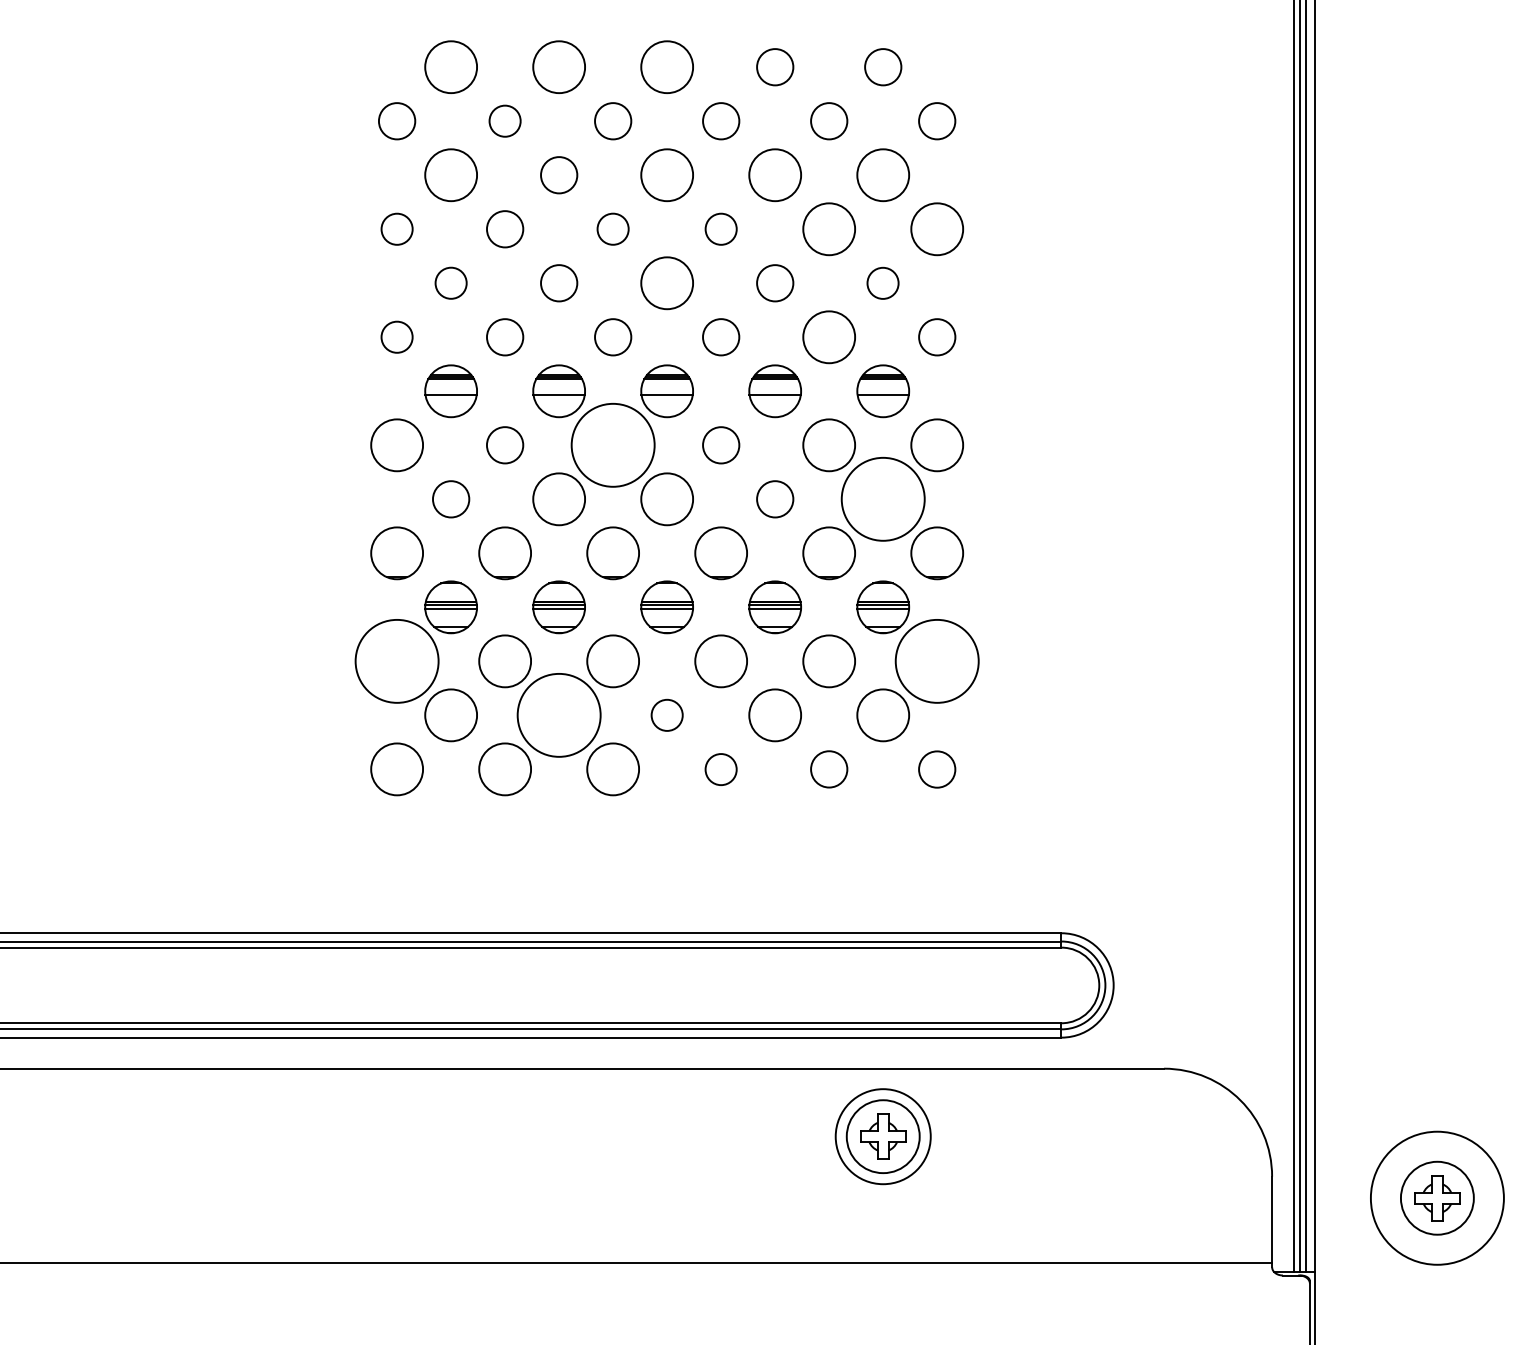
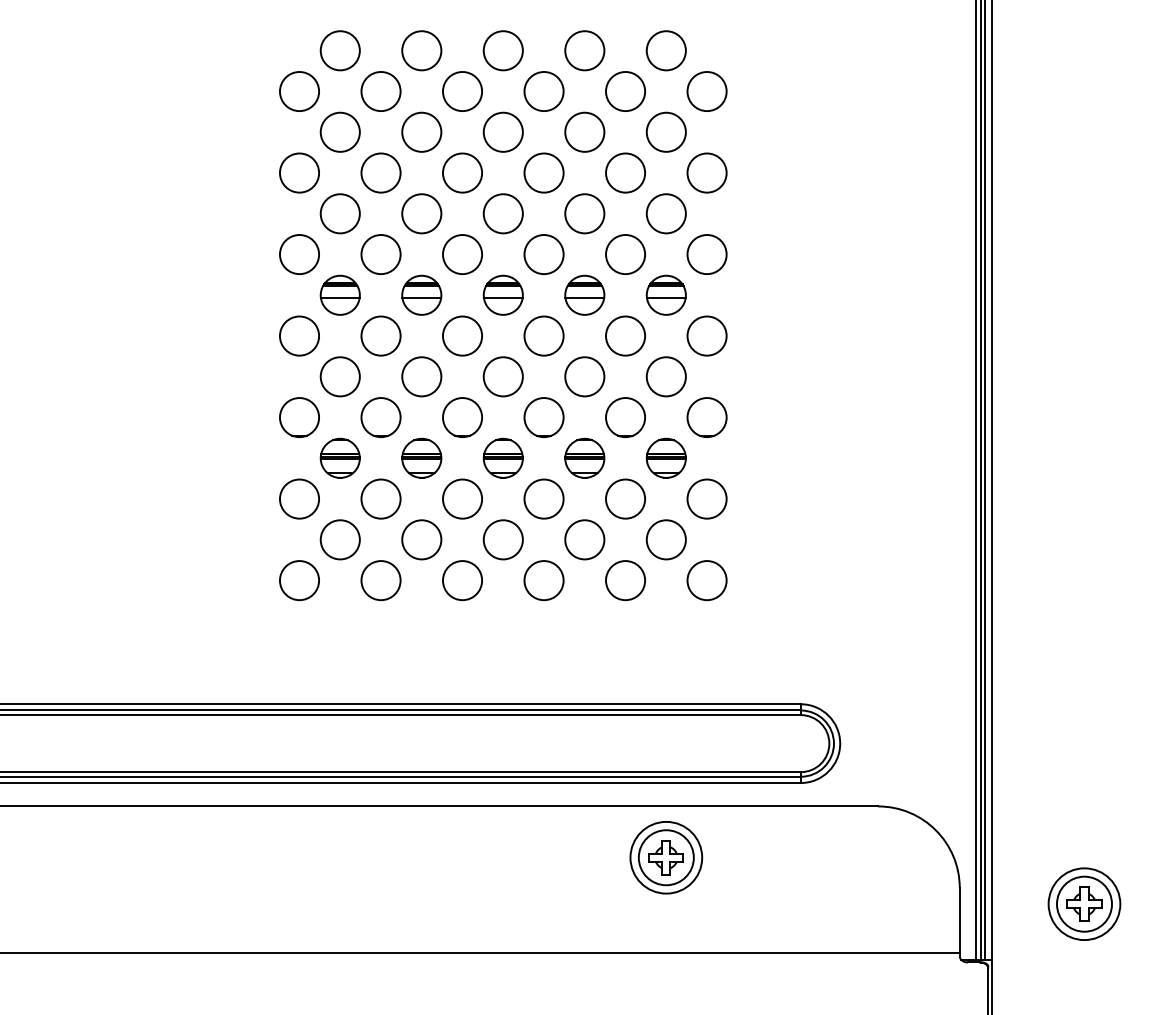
circle: (774, 66) -> (584, 50), size x1.43
circle: (882, 66) -> (665, 50), size x1.43
circle: (397, 121) -> (299, 91), size x1.43
circle: (504, 121) -> (380, 91), size x1.67
circle: (613, 121) -> (462, 91), size x1.43
circle: (720, 121) -> (543, 91), size x1.43
circle: (829, 121) -> (625, 91), size x1.43
circle: (936, 121) -> (706, 91), size x1.43
circle: (558, 174) -> (421, 131), size x1.43
circle: (397, 228) -> (299, 172), size x1.67
circle: (504, 228) -> (380, 172), size x1.43
circle: (613, 228) -> (462, 172), size x1.67
circle: (720, 228) -> (543, 172), size x1.67
circle: (450, 282) -> (339, 213), size x1.67
circle: (558, 282) -> (421, 213), size x1.43
circle: (774, 282) -> (584, 213), size x1.43
circle: (882, 282) -> (665, 213), size x1.67
circle: (397, 337) -> (299, 254), size x1.67
circle: (504, 337) -> (380, 254), size x1.43
circle: (613, 337) -> (462, 254), size x1.43
circle: (720, 337) -> (543, 254), size x1.43
circle: (936, 337) -> (706, 254), size x1.43
circle: (504, 444) -> (380, 335), size x1.43
circle: (613, 444) -> (462, 335), size x0.62
circle: (720, 444) -> (543, 335), size x1.43
circle: (450, 498) -> (339, 376), size x1.43
circle: (774, 498) -> (584, 376), size x1.43
circle: (882, 498) -> (665, 376), size x0.62
circle: (397, 660) -> (299, 498), size x0.62
circle: (936, 660) -> (706, 498), size x0.62
circle: (558, 714) -> (421, 539), size x0.62
circle: (666, 714) -> (502, 539), size x1.67
circle: (720, 769) -> (543, 580), size x1.67
circle: (829, 769) -> (625, 580), size x1.43
circle: (936, 769) -> (706, 580), size x1.43
circle: (1437, 1198) -> (1084, 904), size x0.71

